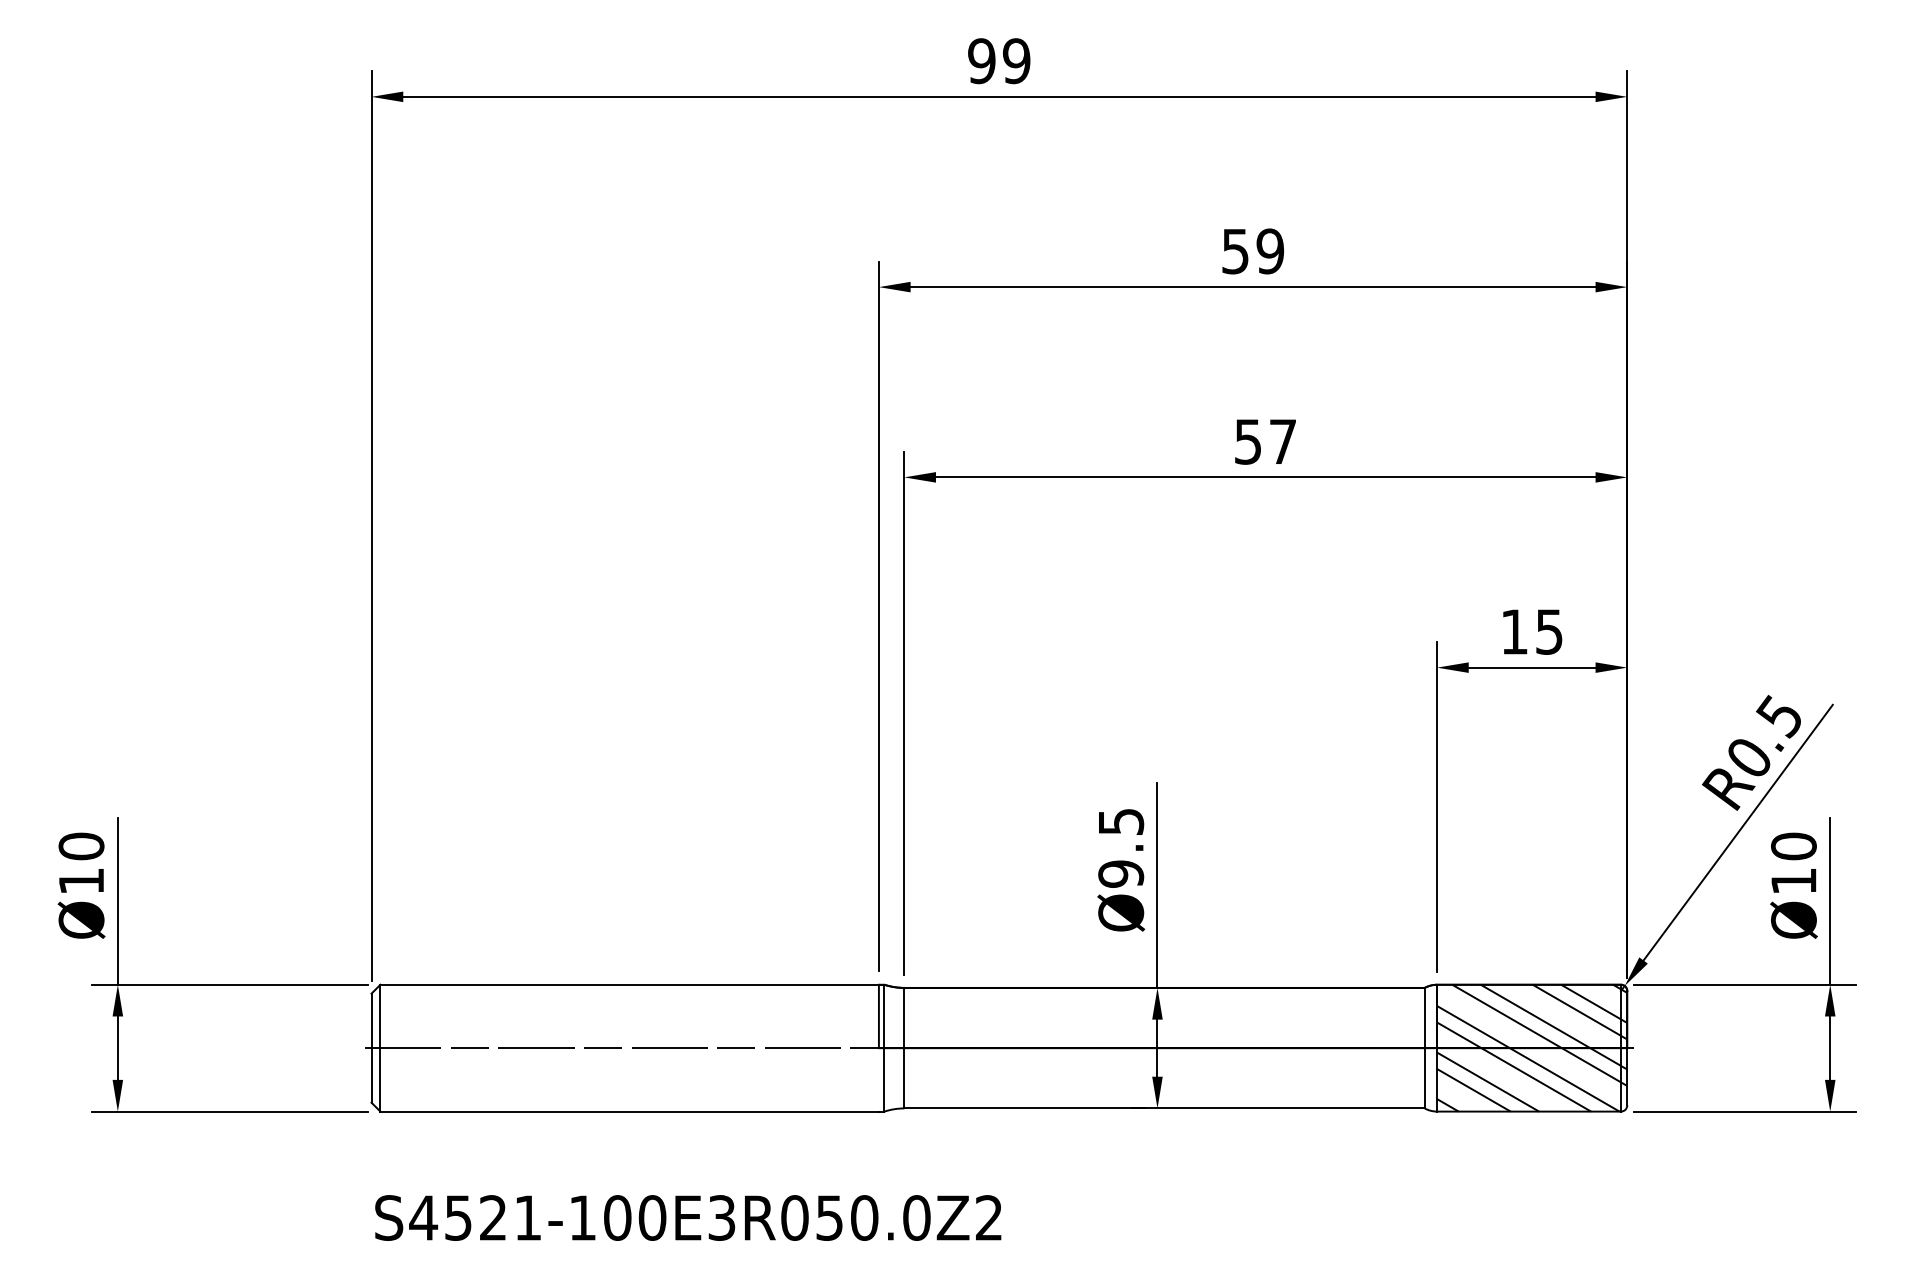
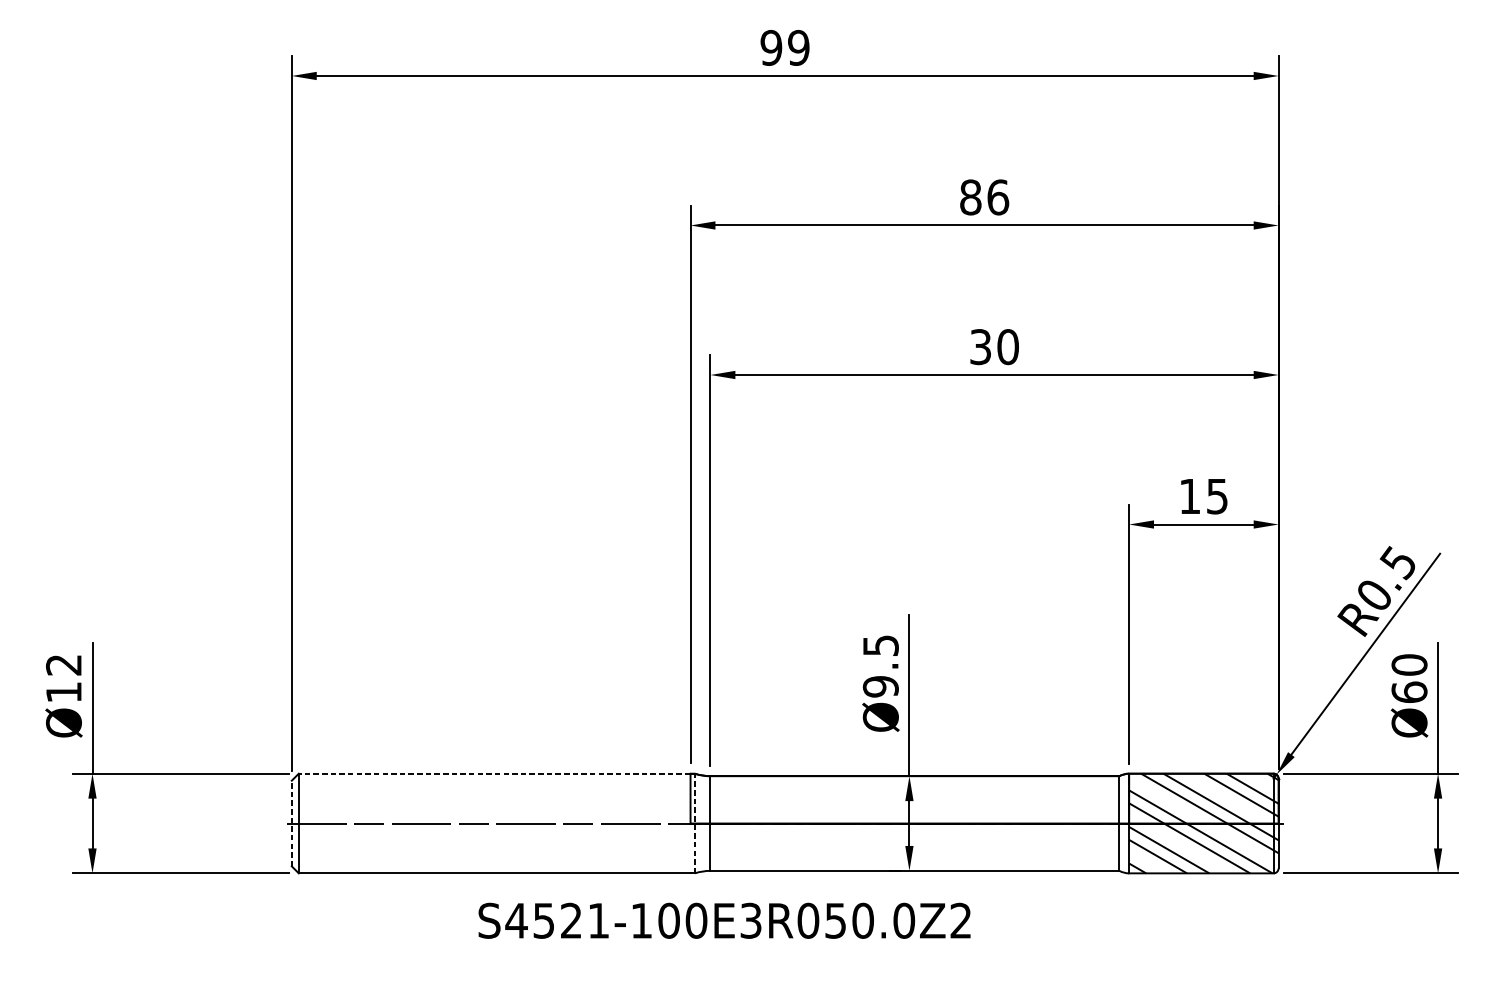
text: (1253, 251) -> (984, 197), 59 -> 86
text: (1265, 441) -> (994, 346), 57 -> 30
text: (81, 846) -> (63, 665), Ø10 -> Ø12
text: (1793, 880) -> (1409, 691), Ø10 -> Ø60
line: (629, 984) -> (494, 773), solid -> dashed
line: (884, 1047) -> (694, 822), solid -> dashed
line: (371, 1048) -> (291, 823), solid -> dashed
text: (688, 1217) -> (724, 920), moved

